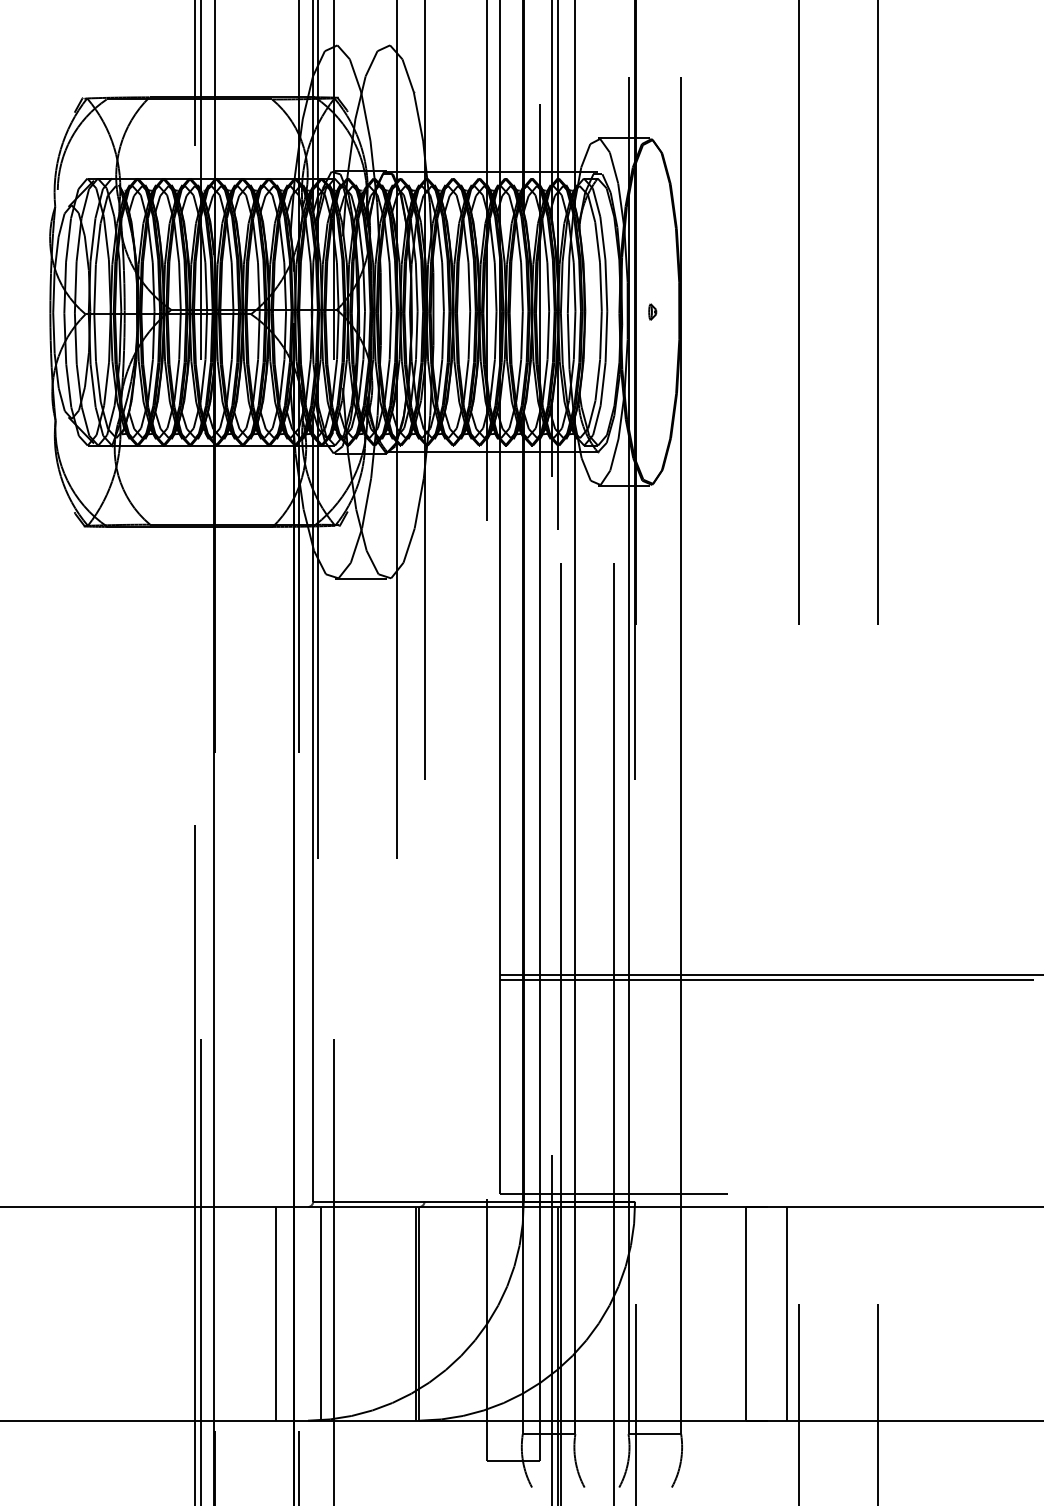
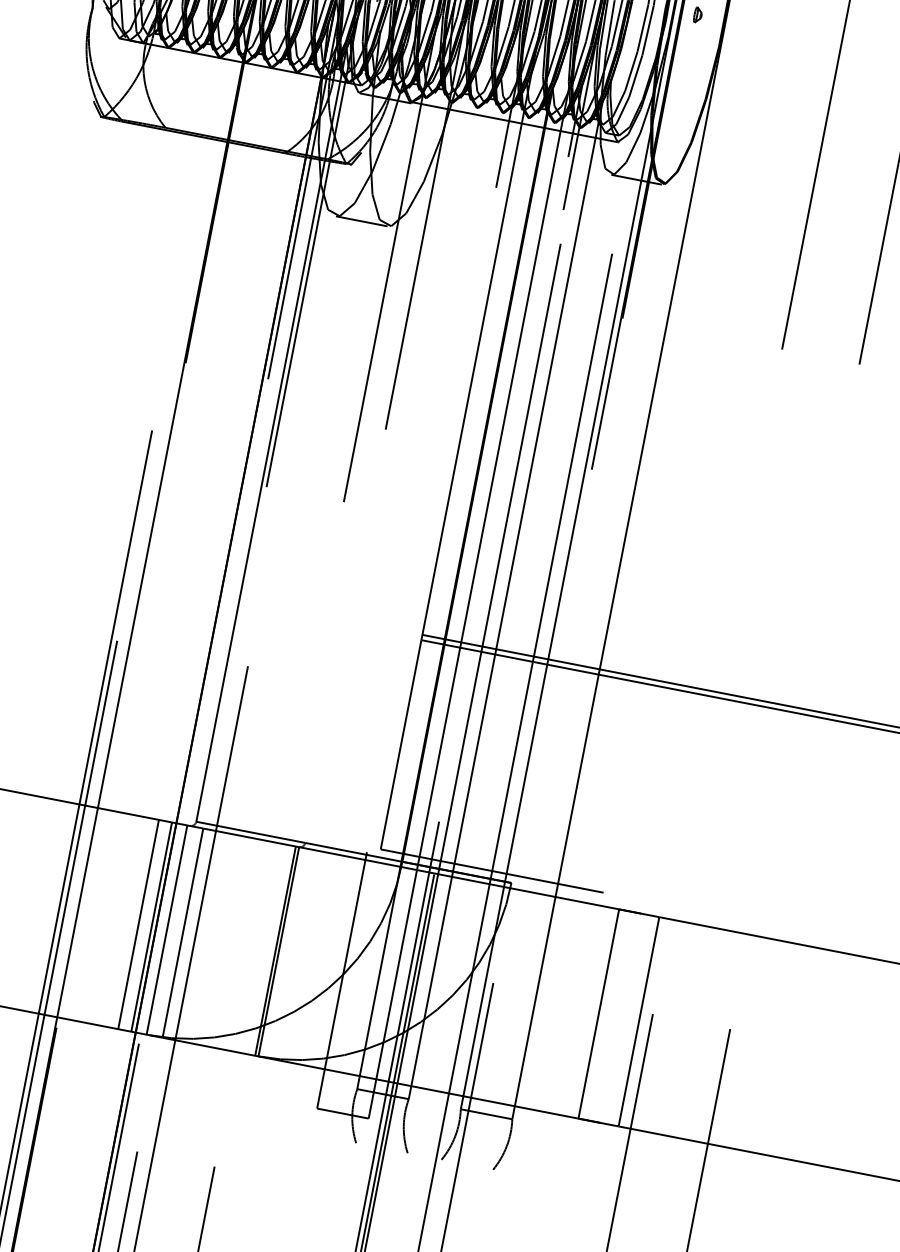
line: (289, 1313) -> (151, 926), added
line: (305, 1313) -> (167, 929), added

